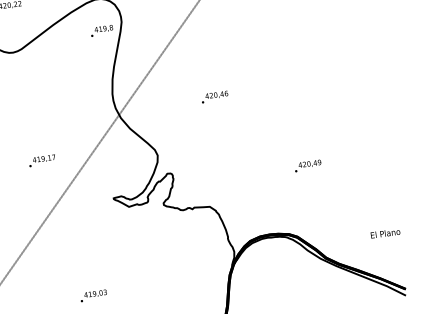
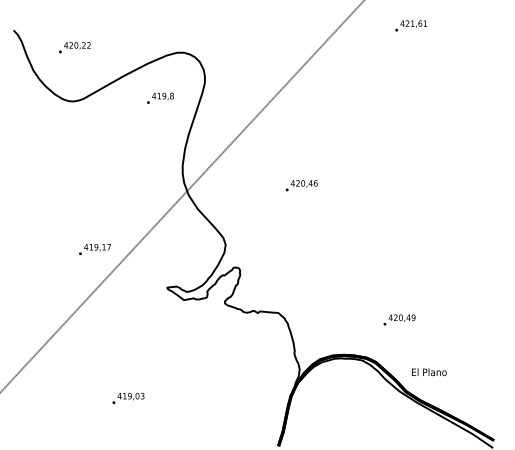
text: (101, 30) -> (160, 97), moved
text: (41, 160) -> (94, 249), moved
text: (307, 165) -> (399, 319), moved
text: (385, 233) -> (429, 372), moved

